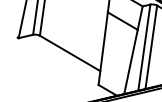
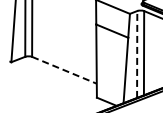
line: (144, 46) -> (137, 53), solid -> dashed
line: (70, 53) -> (64, 70), solid -> dashed

